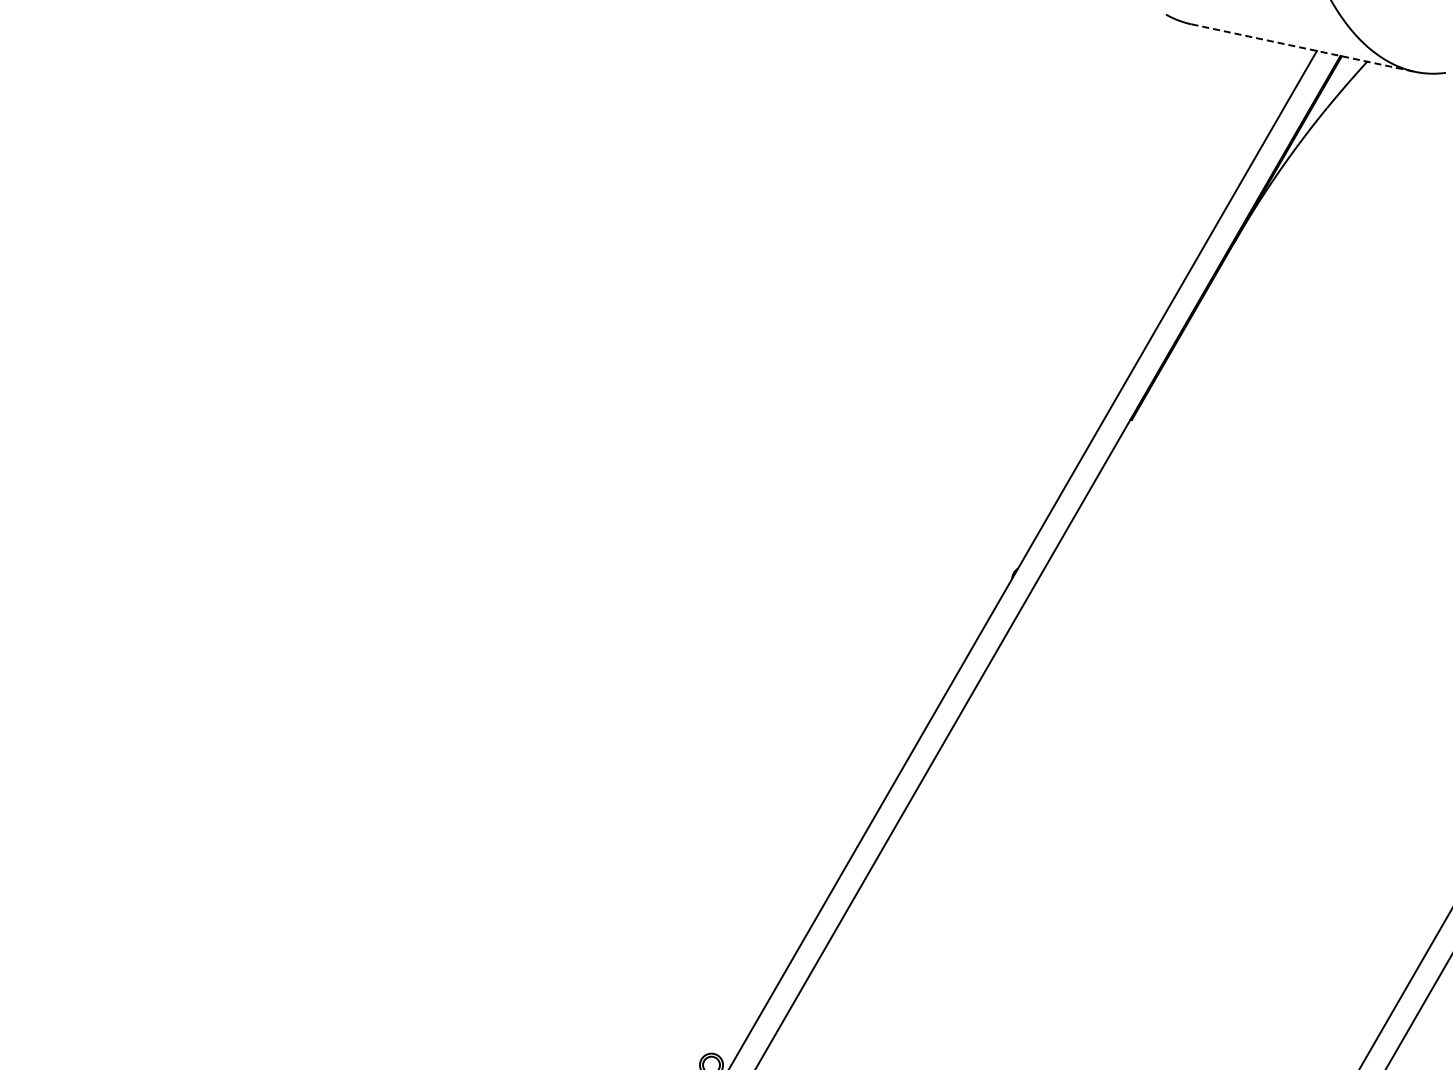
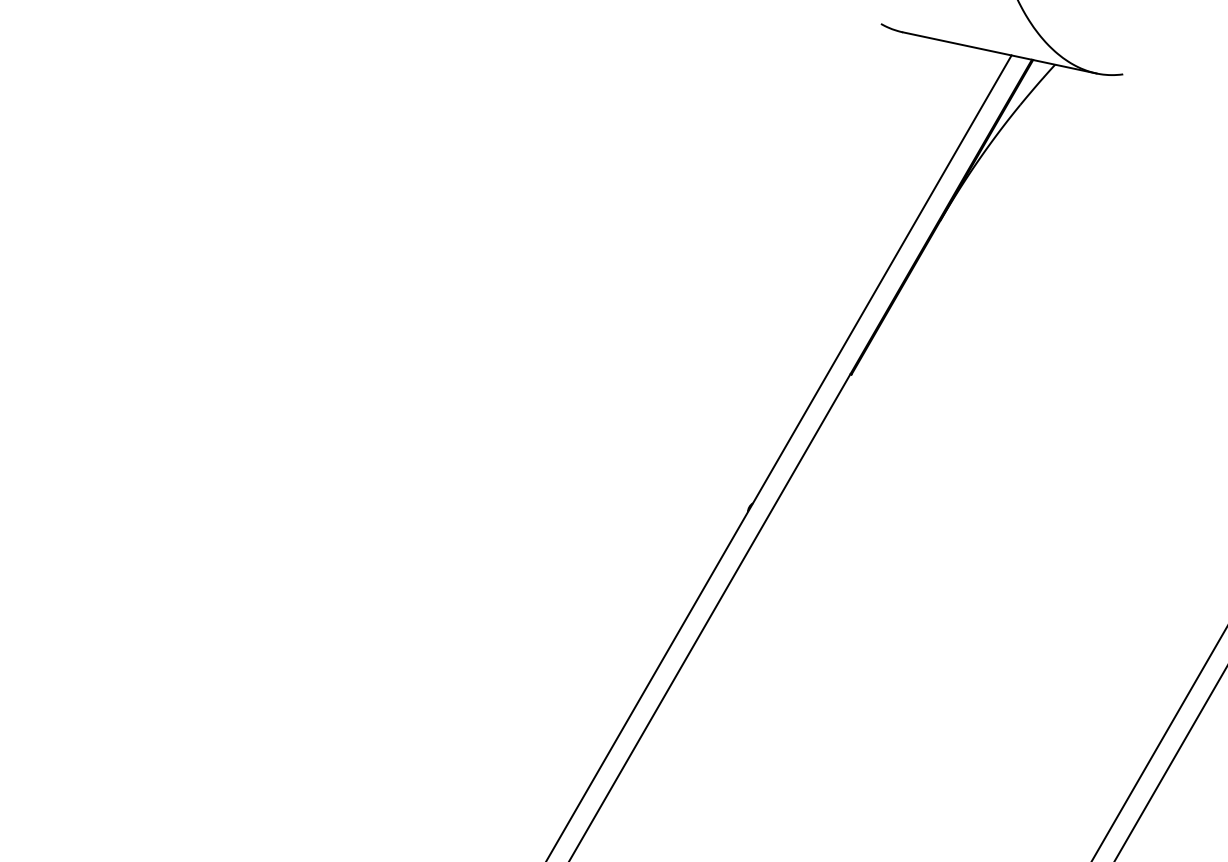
line: (1303, 48) -> (999, 53), dashed -> solid

